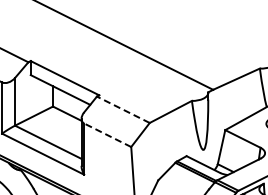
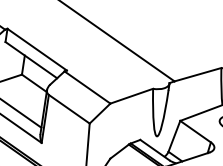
line: (123, 109) -> (87, 87), dashed -> solid
line: (107, 135) -> (69, 109), dashed -> solid

